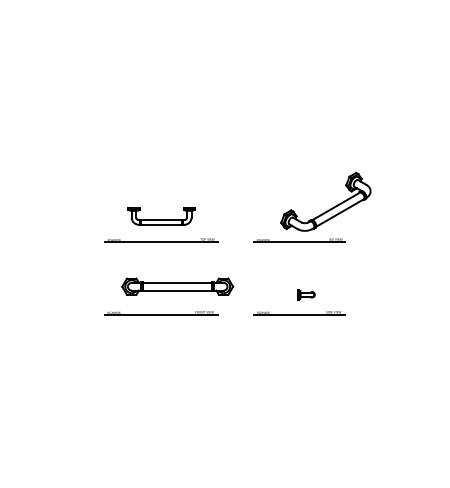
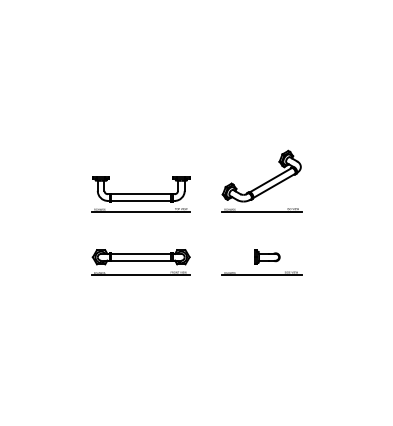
part: (328, 209) -> (264, 182), moved
part: (161, 216) -> (141, 189), size x1.67
part: (177, 286) -> (141, 257), moved
part: (306, 294) -> (267, 257), size x1.67

